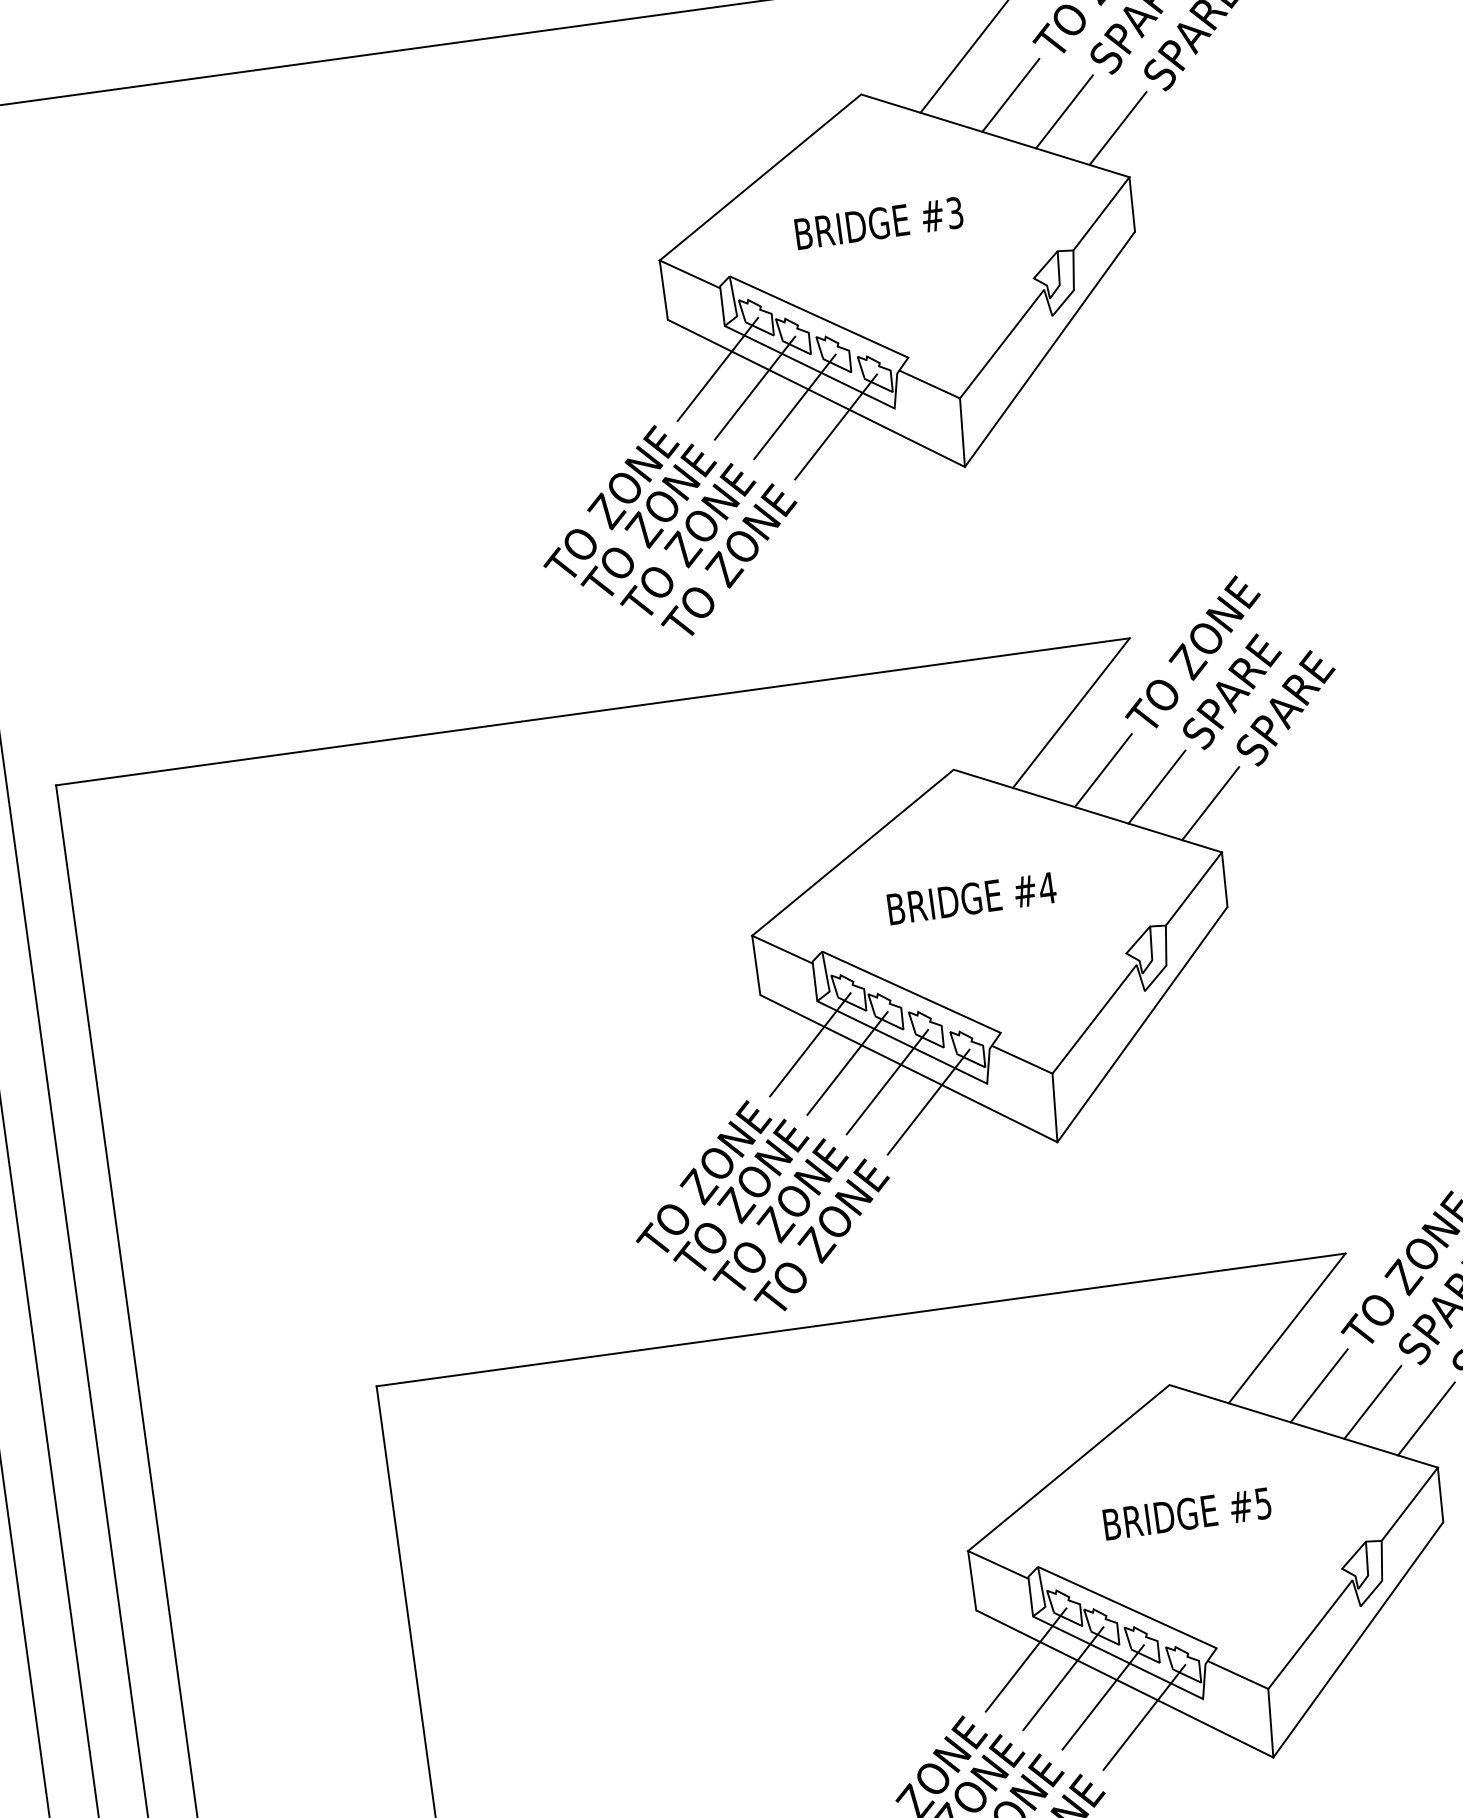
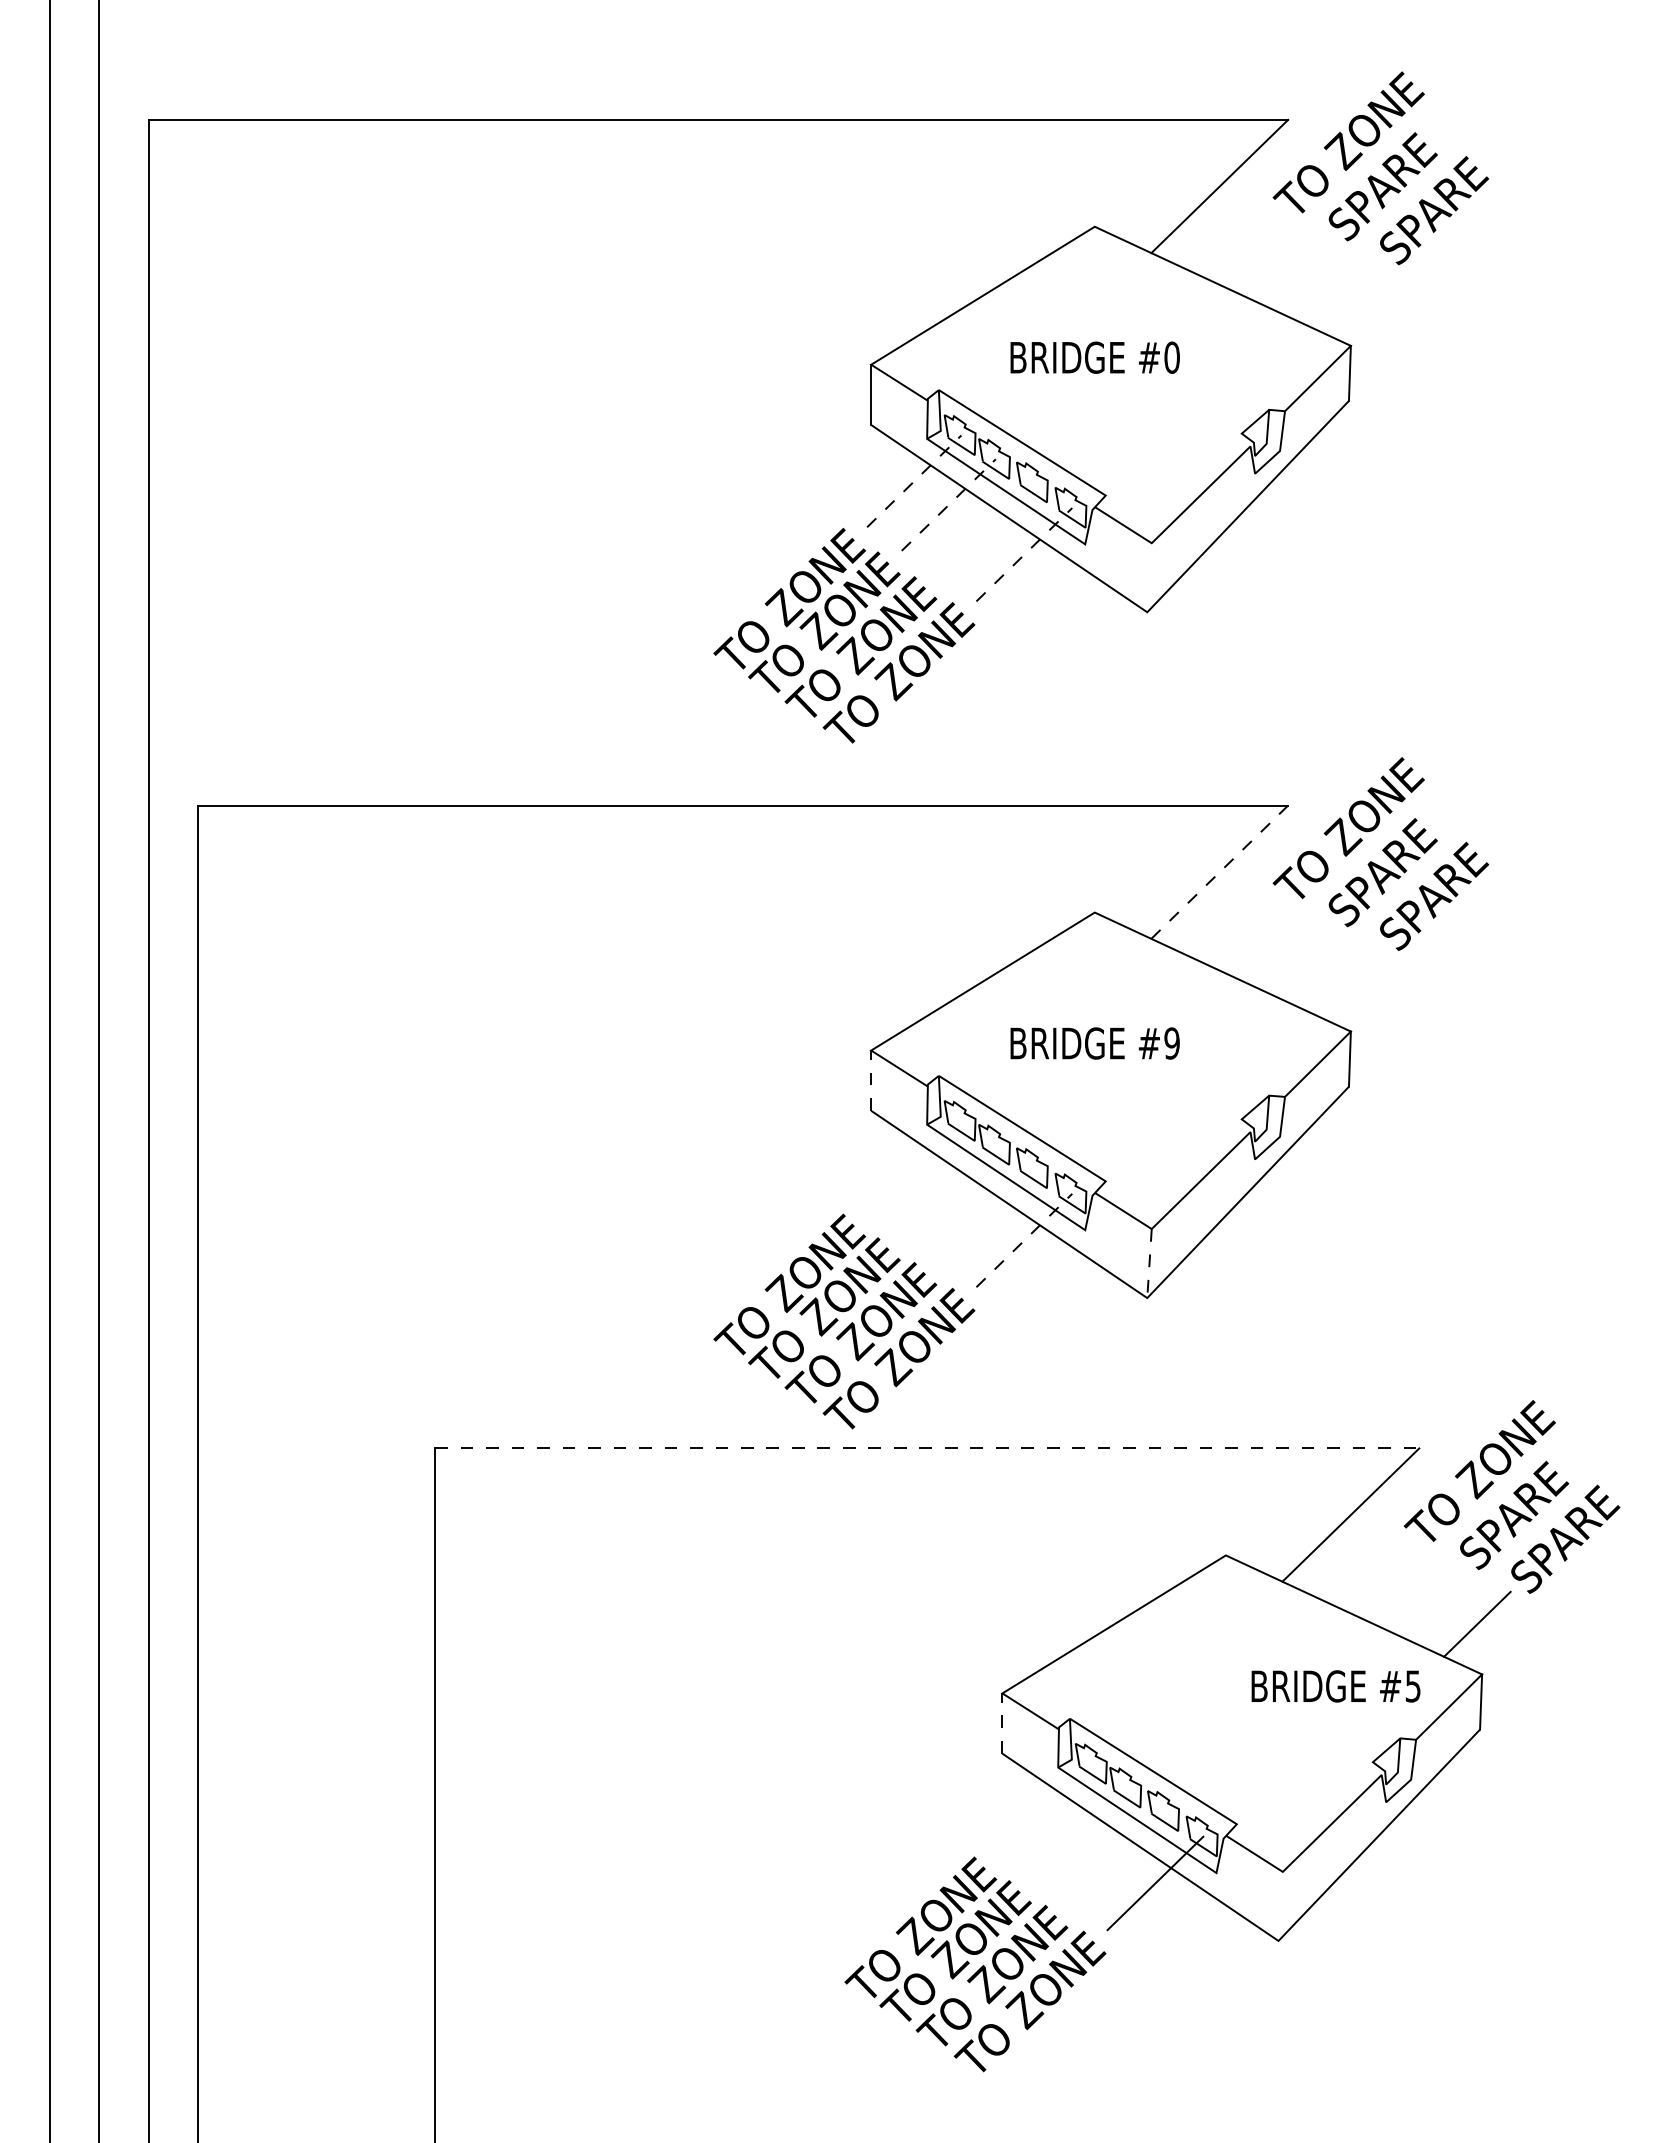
line: (1010, 94) -> (1243, 247), removed
line: (1063, 111) -> (1294, 271), removed
line: (1117, 128) -> (1345, 295), removed
text: (954, 212) -> (1171, 357), #3 -> #0
line: (718, 369) -> (914, 481), solid -> dashed
line: (754, 388) -> (948, 505), solid -> dashed
line: (794, 406) -> (985, 528), removed
line: (836, 426) -> (1024, 554), solid -> dashed
line: (962, 432) -> (1149, 577), removed
line: (1071, 713) -> (1219, 872), solid -> dashed
line: (1102, 770) -> (1243, 933), removed
line: (1156, 787) -> (1294, 957), removed
line: (1209, 803) -> (1345, 981), removed
text: (1046, 888) -> (1171, 1043), #4 -> #9
line: (756, 965) -> (871, 1080), solid -> dashed
line: (810, 1045) -> (914, 1167), removed
line: (847, 1063) -> (948, 1190), removed
line: (886, 1081) -> (985, 1214), removed
line: (928, 1102) -> (1024, 1240), solid -> dashed
line: (1054, 1107) -> (1149, 1263), solid -> dashed
line: (861, 1319) -> (927, 1448), solid -> dashed
line: (1318, 1385) -> (1374, 1576), removed
line: (1372, 1402) -> (1425, 1600), removed
text: (1186, 1514) -> (1335, 1686), moved
line: (972, 1580) -> (1002, 1723), solid -> dashed
line: (1026, 1659) -> (1045, 1809), removed
line: (1062, 1678) -> (1079, 1833), removed
line: (1102, 1697) -> (1116, 1857), removed
line: (1270, 1722) -> (1280, 1905), removed

